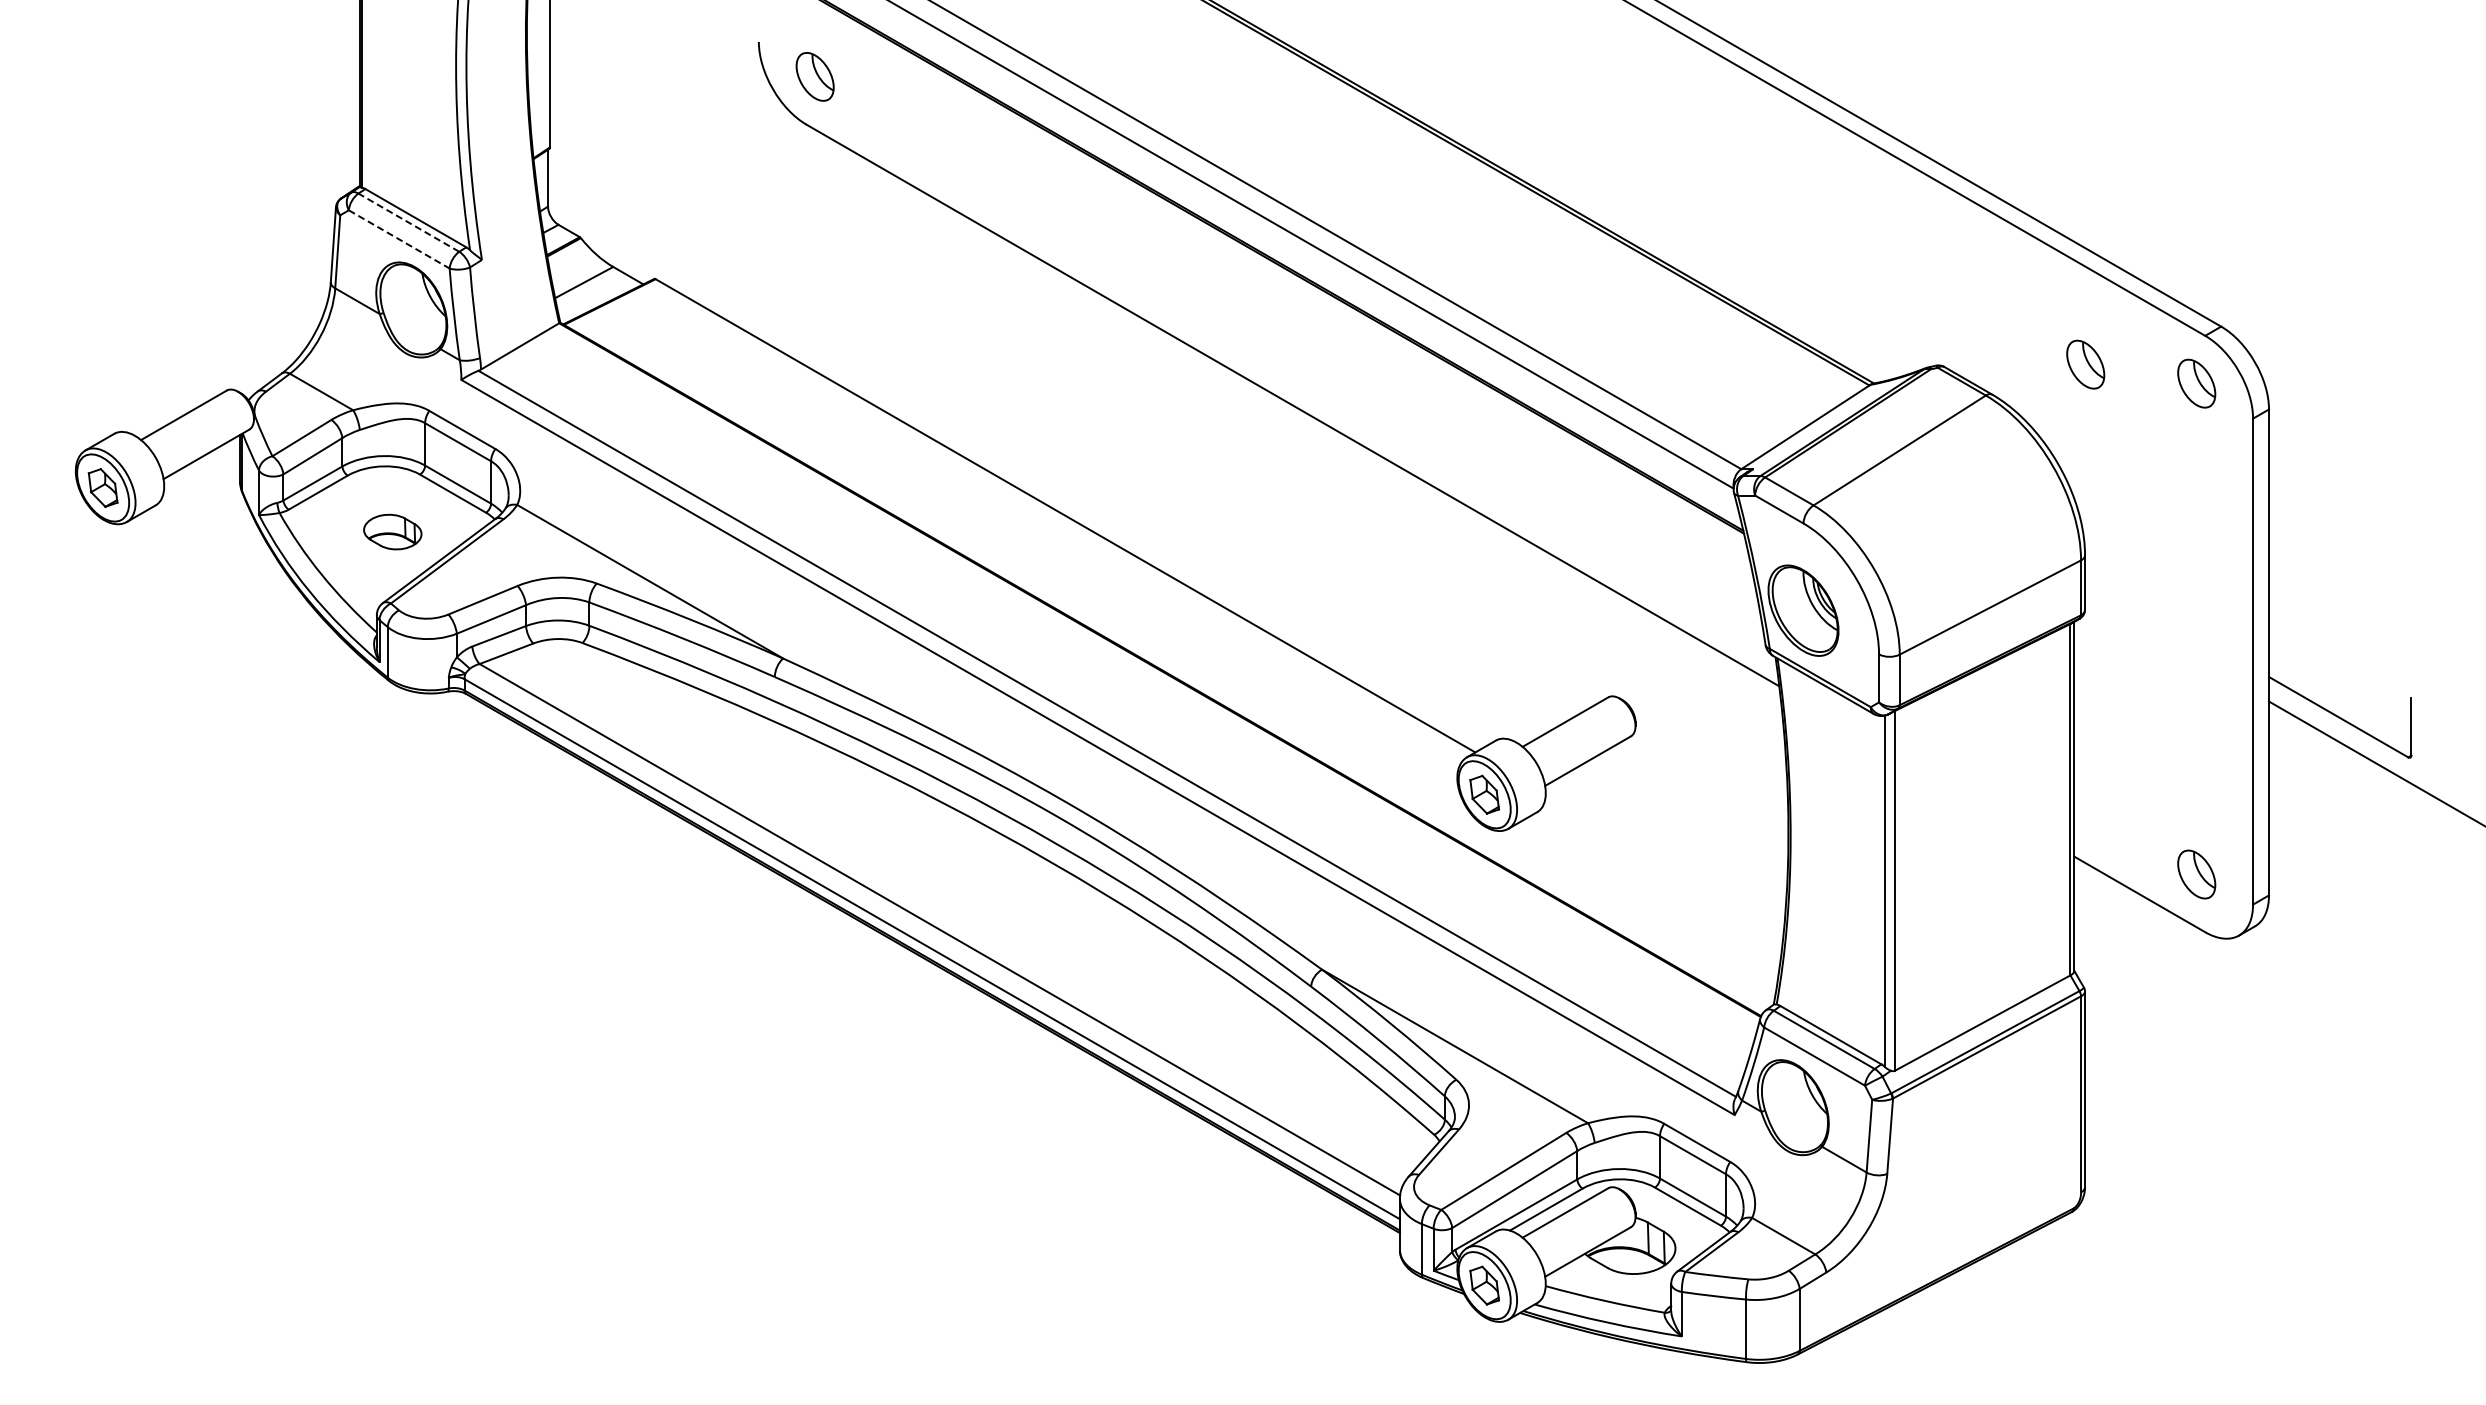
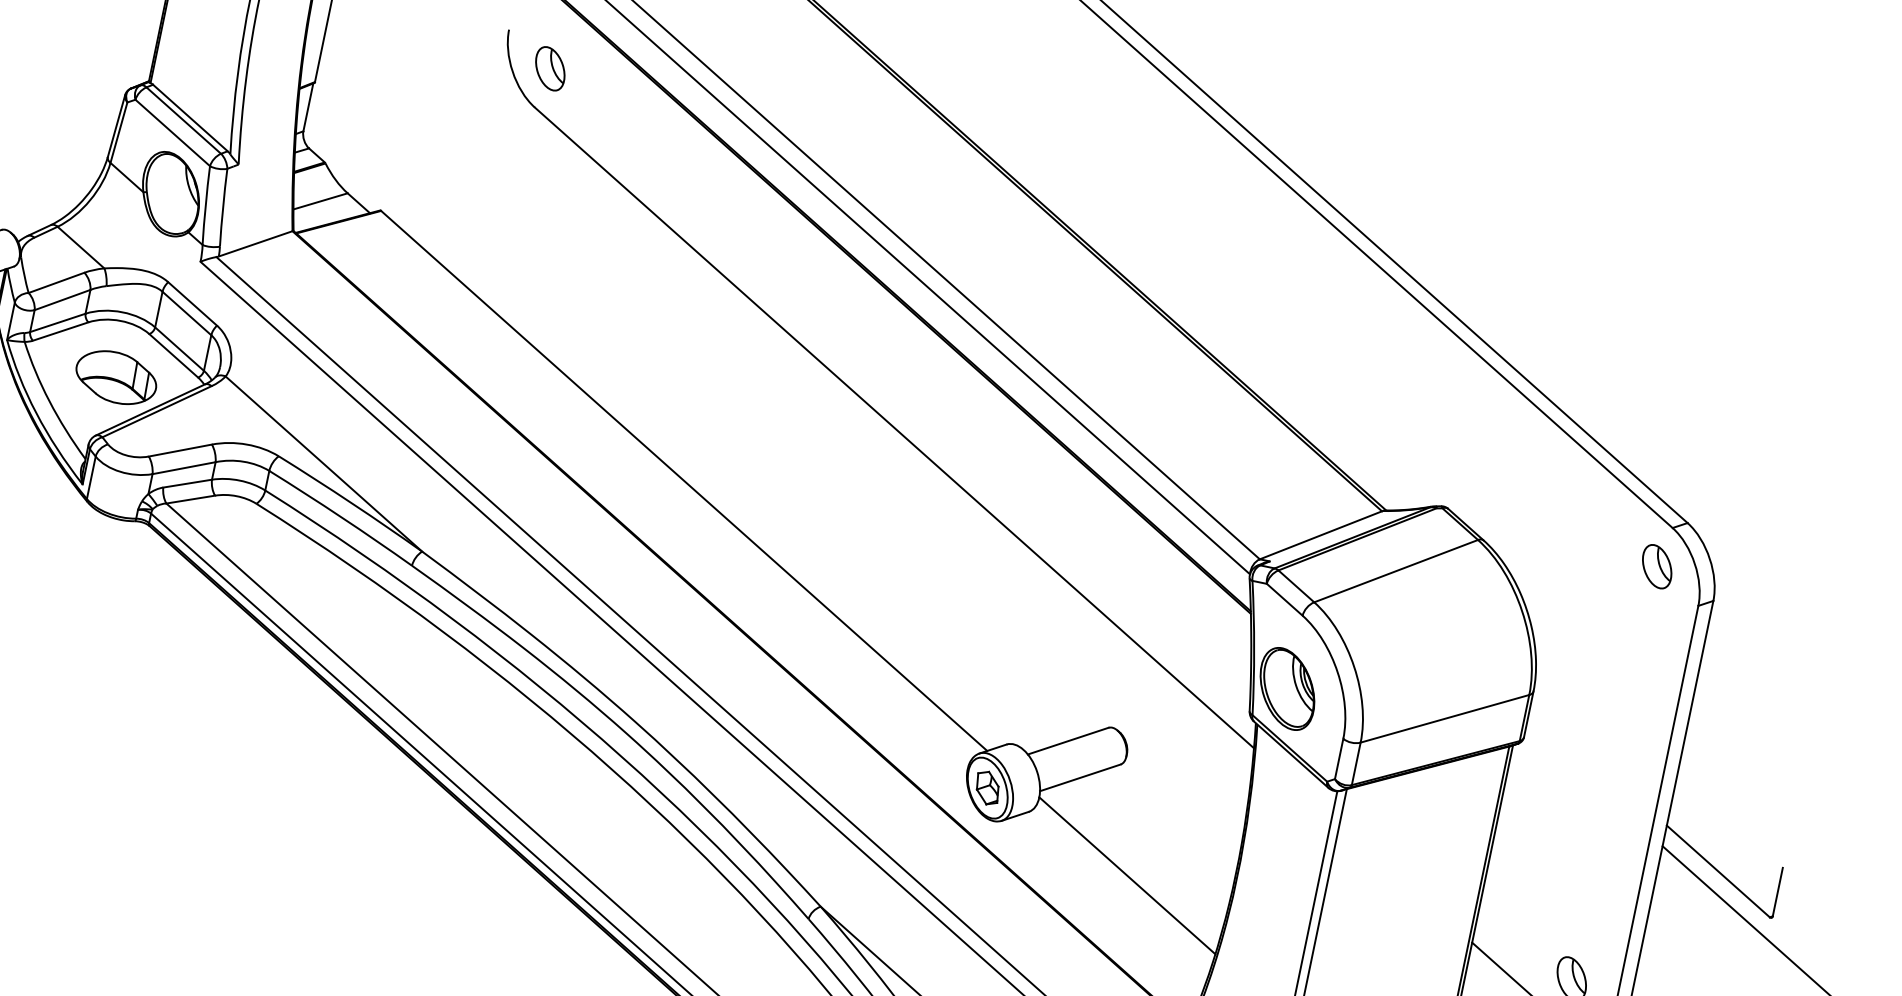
line: (408, 222) -> (183, 120), dashed -> solid
line: (399, 239) -> (172, 133), dashed -> solid
part: (2085, 364) -> (1567, 531), removed
part: (392, 531) -> (116, 377), size x1.67
line: (1664, 861) -> (1127, 875), added

